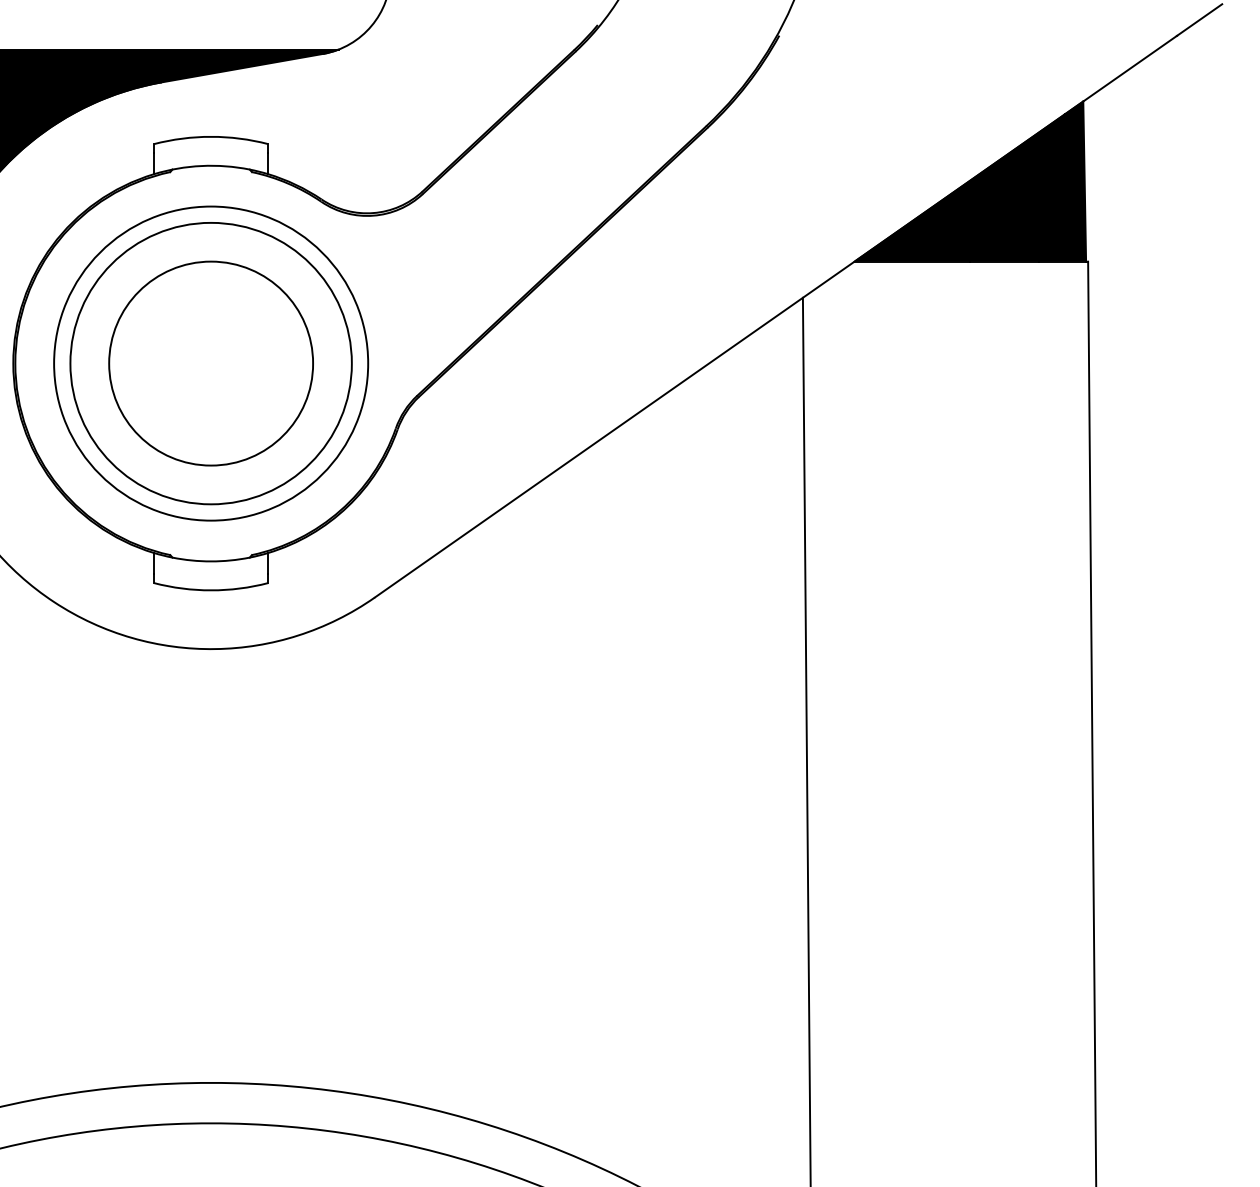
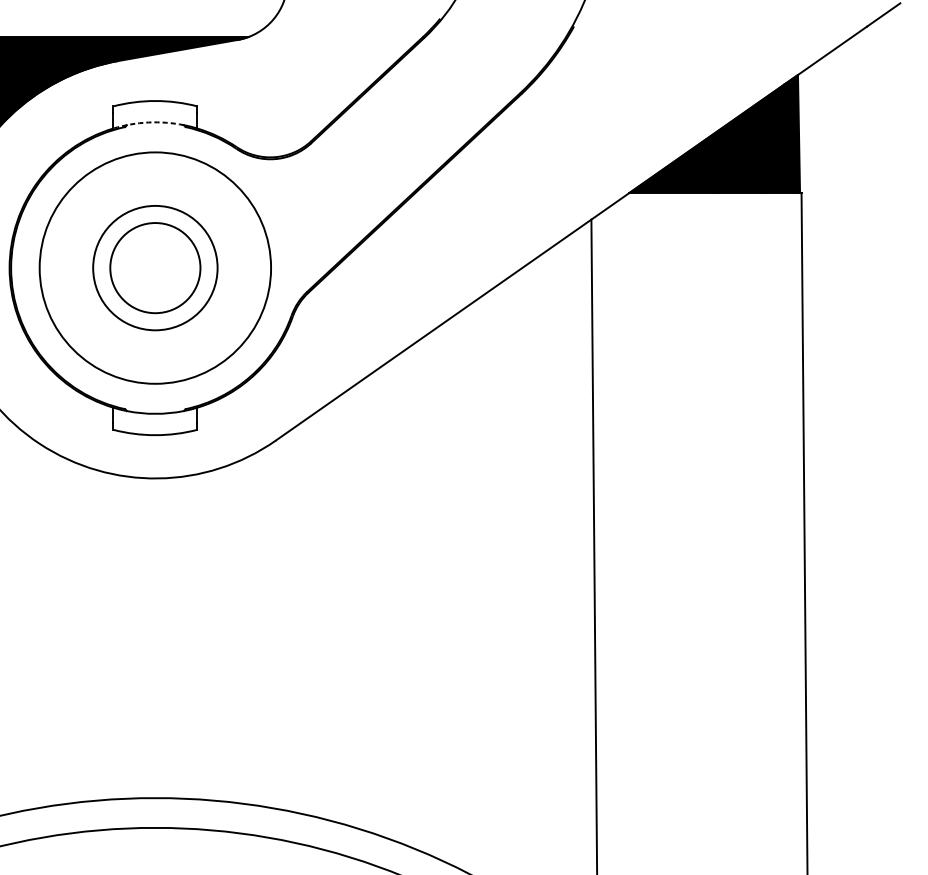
arc: (201, 166) -> (148, 122), solid -> dashed
circle: (210, 363) -> (154, 268), size x0.6
circle: (211, 363) -> (155, 268), size x0.6

